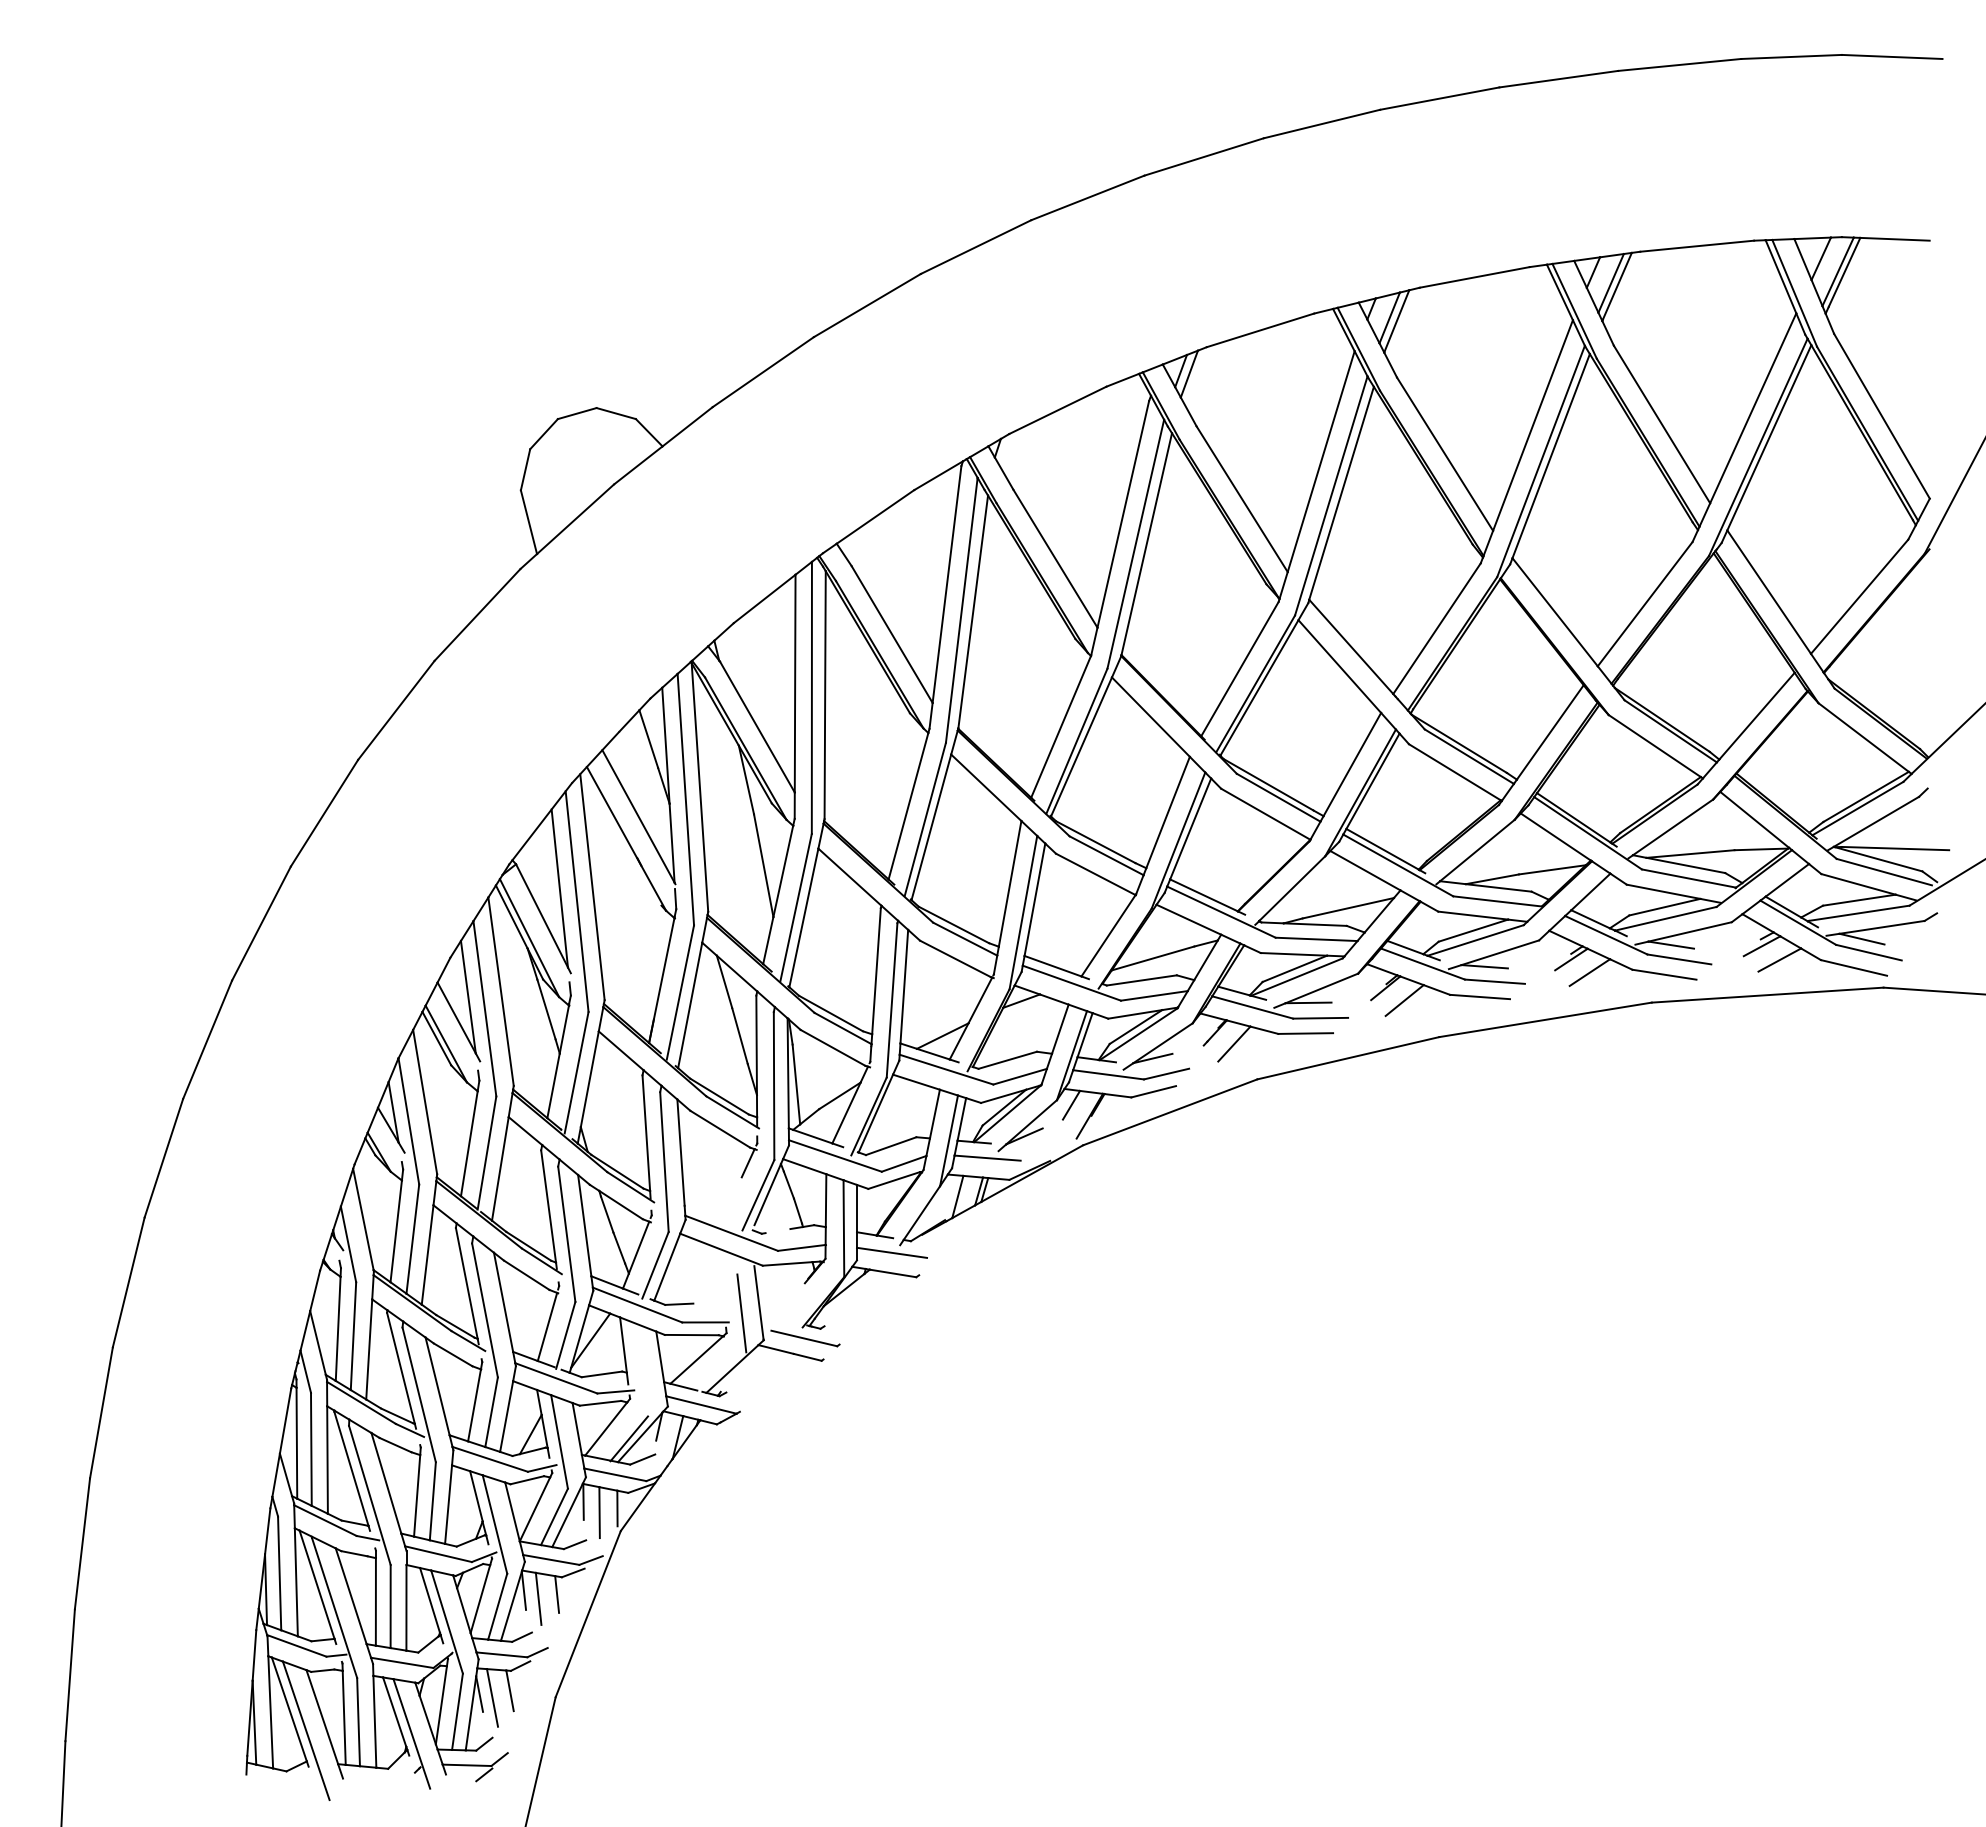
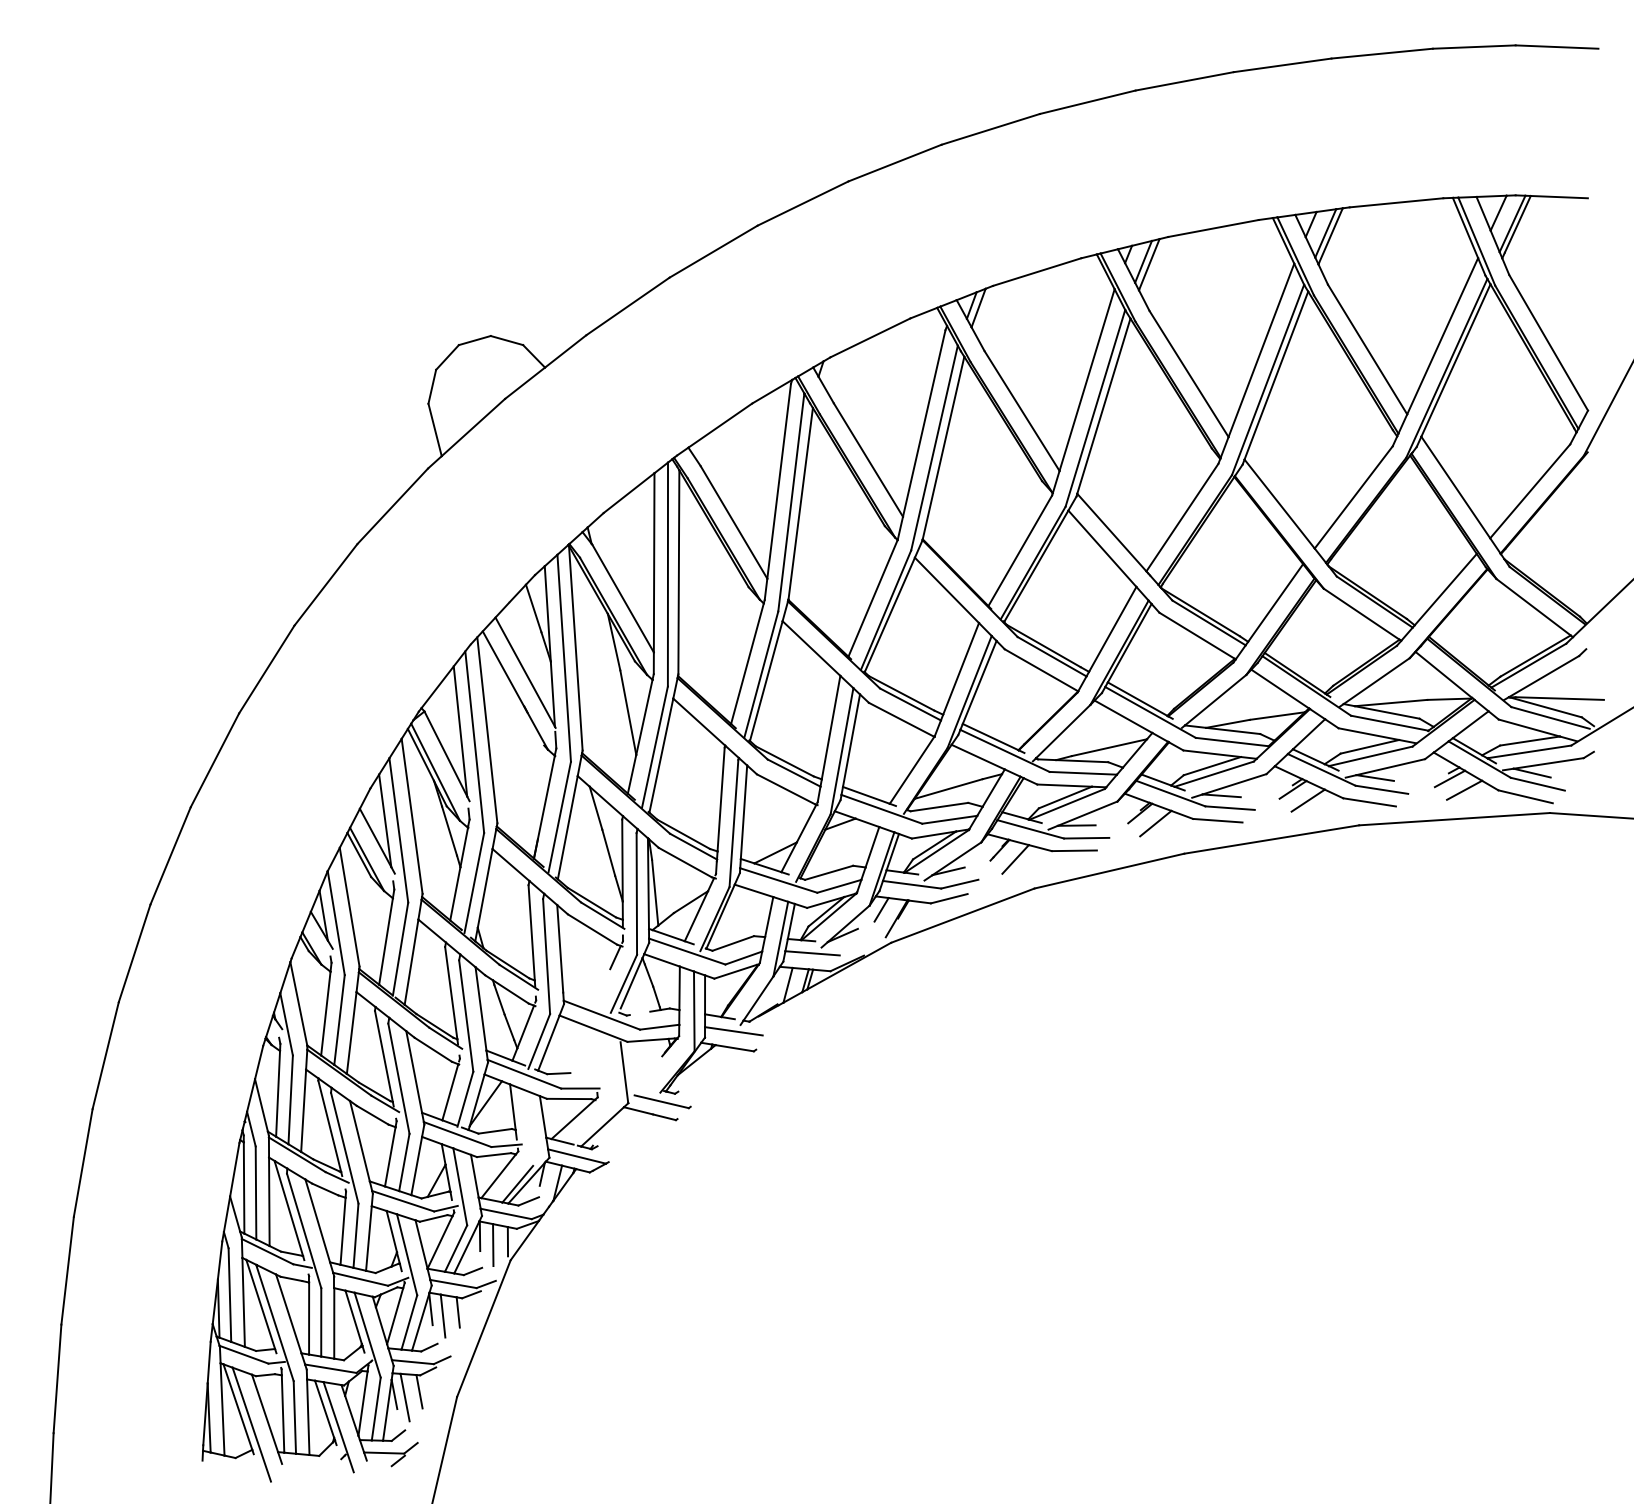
line: (741, 1313) -> (610, 1081), removed

